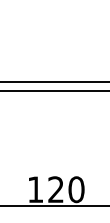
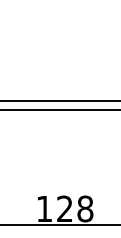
text: (76, 189) -> (85, 208), 120 -> 128

